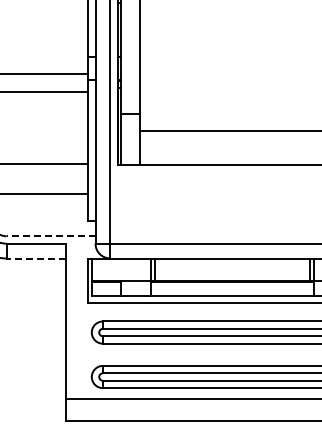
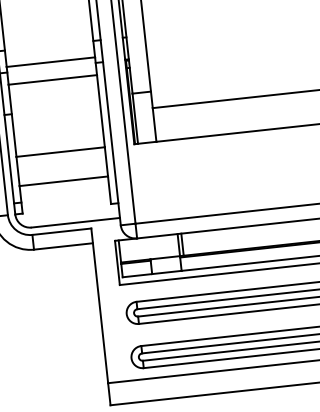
line: (50, 236) -> (75, 223), dashed -> solid
line: (36, 258) -> (63, 246), dashed -> solid

